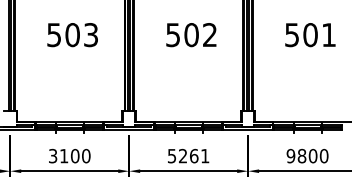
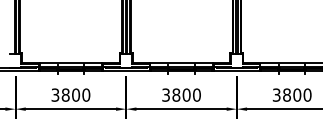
text: (63, 155) -> (65, 94), 3100 -> 3800
text: (188, 155) -> (181, 94), 5261 -> 3800
text: (290, 156) -> (276, 95), 9800 -> 3800

